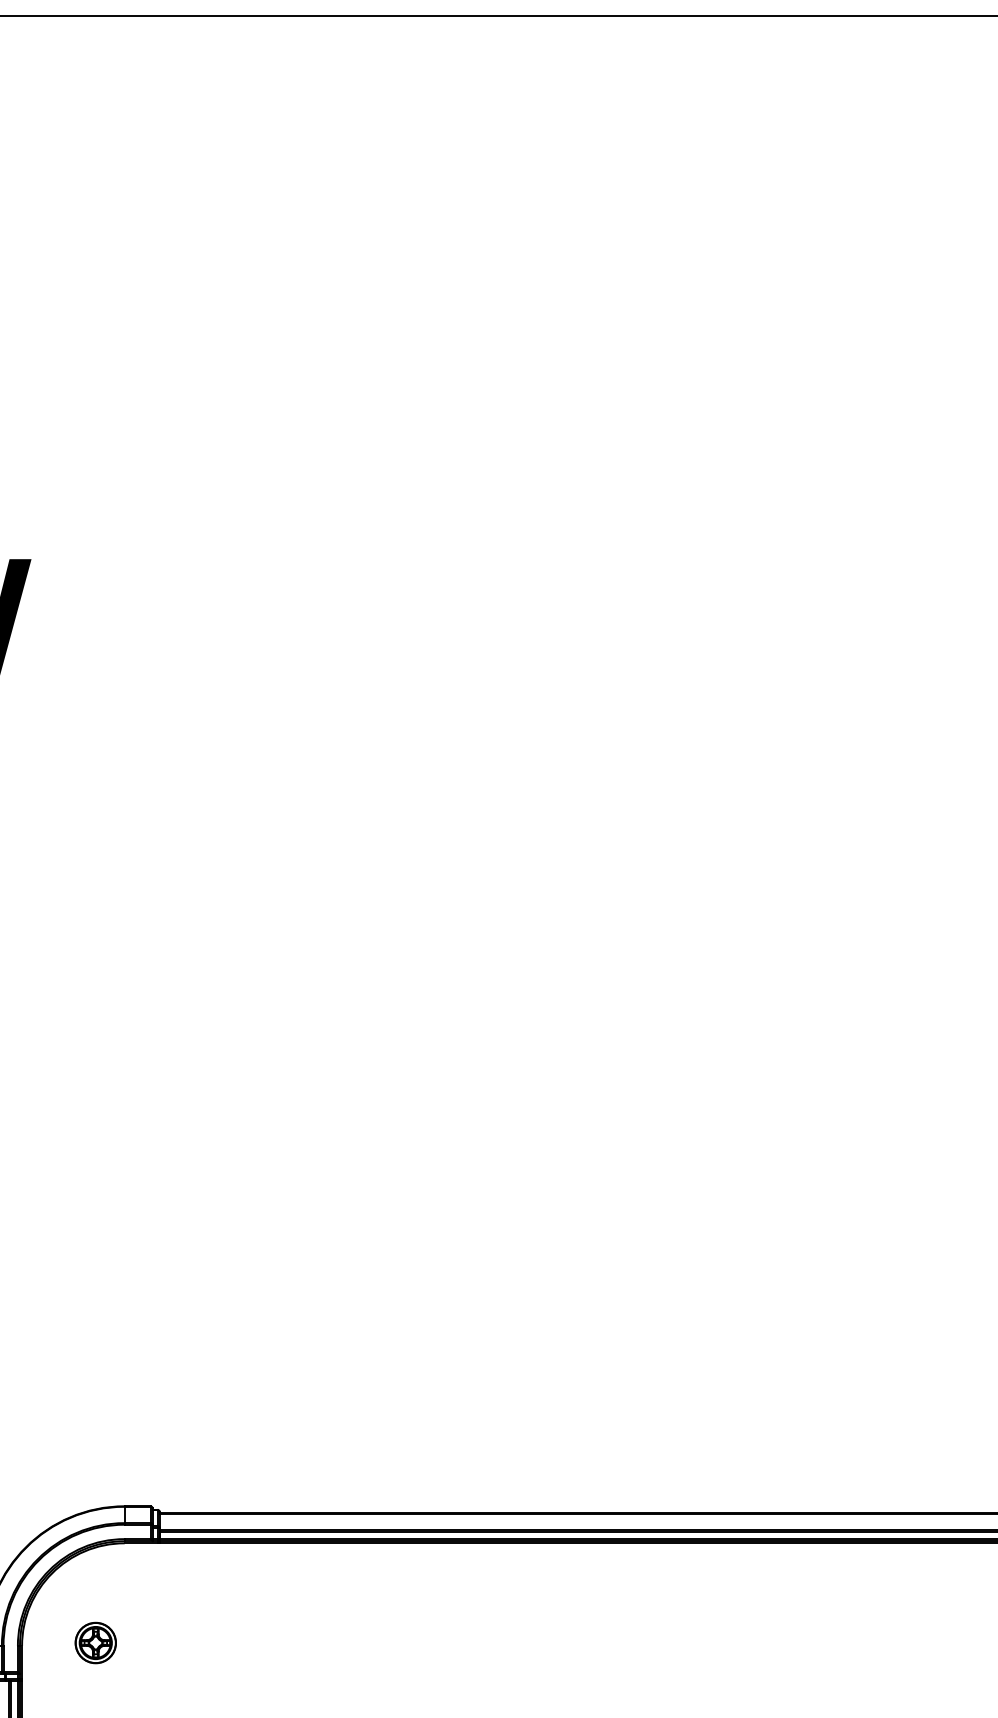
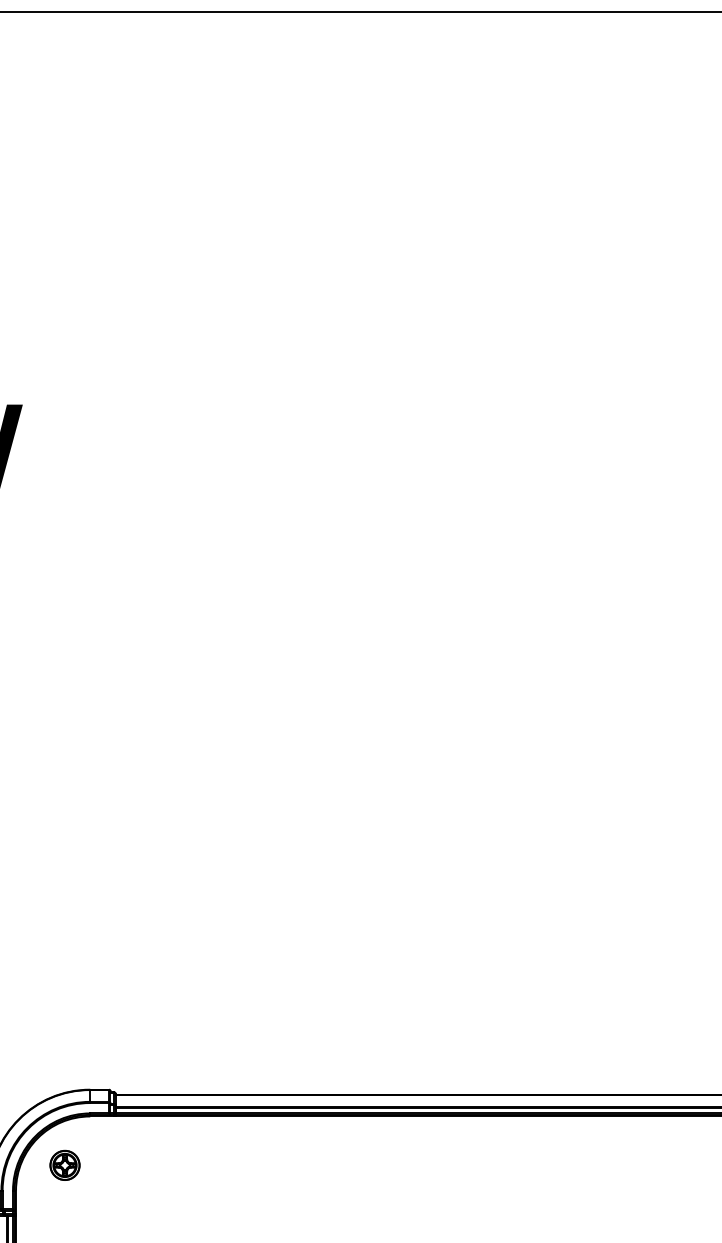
part: (95, 1642) -> (64, 1165), moved

